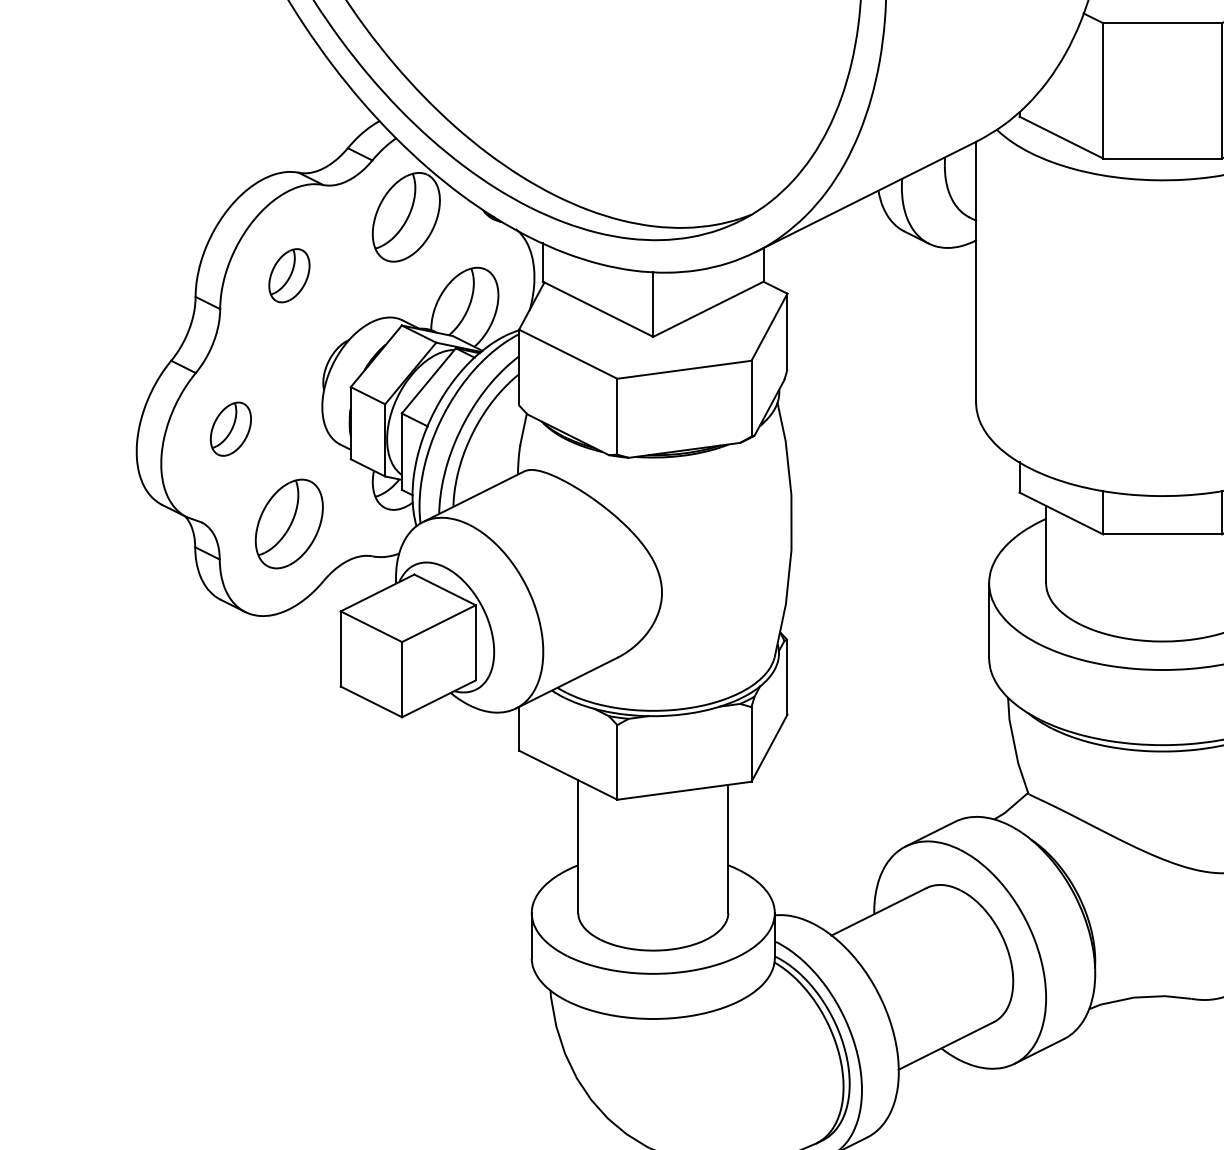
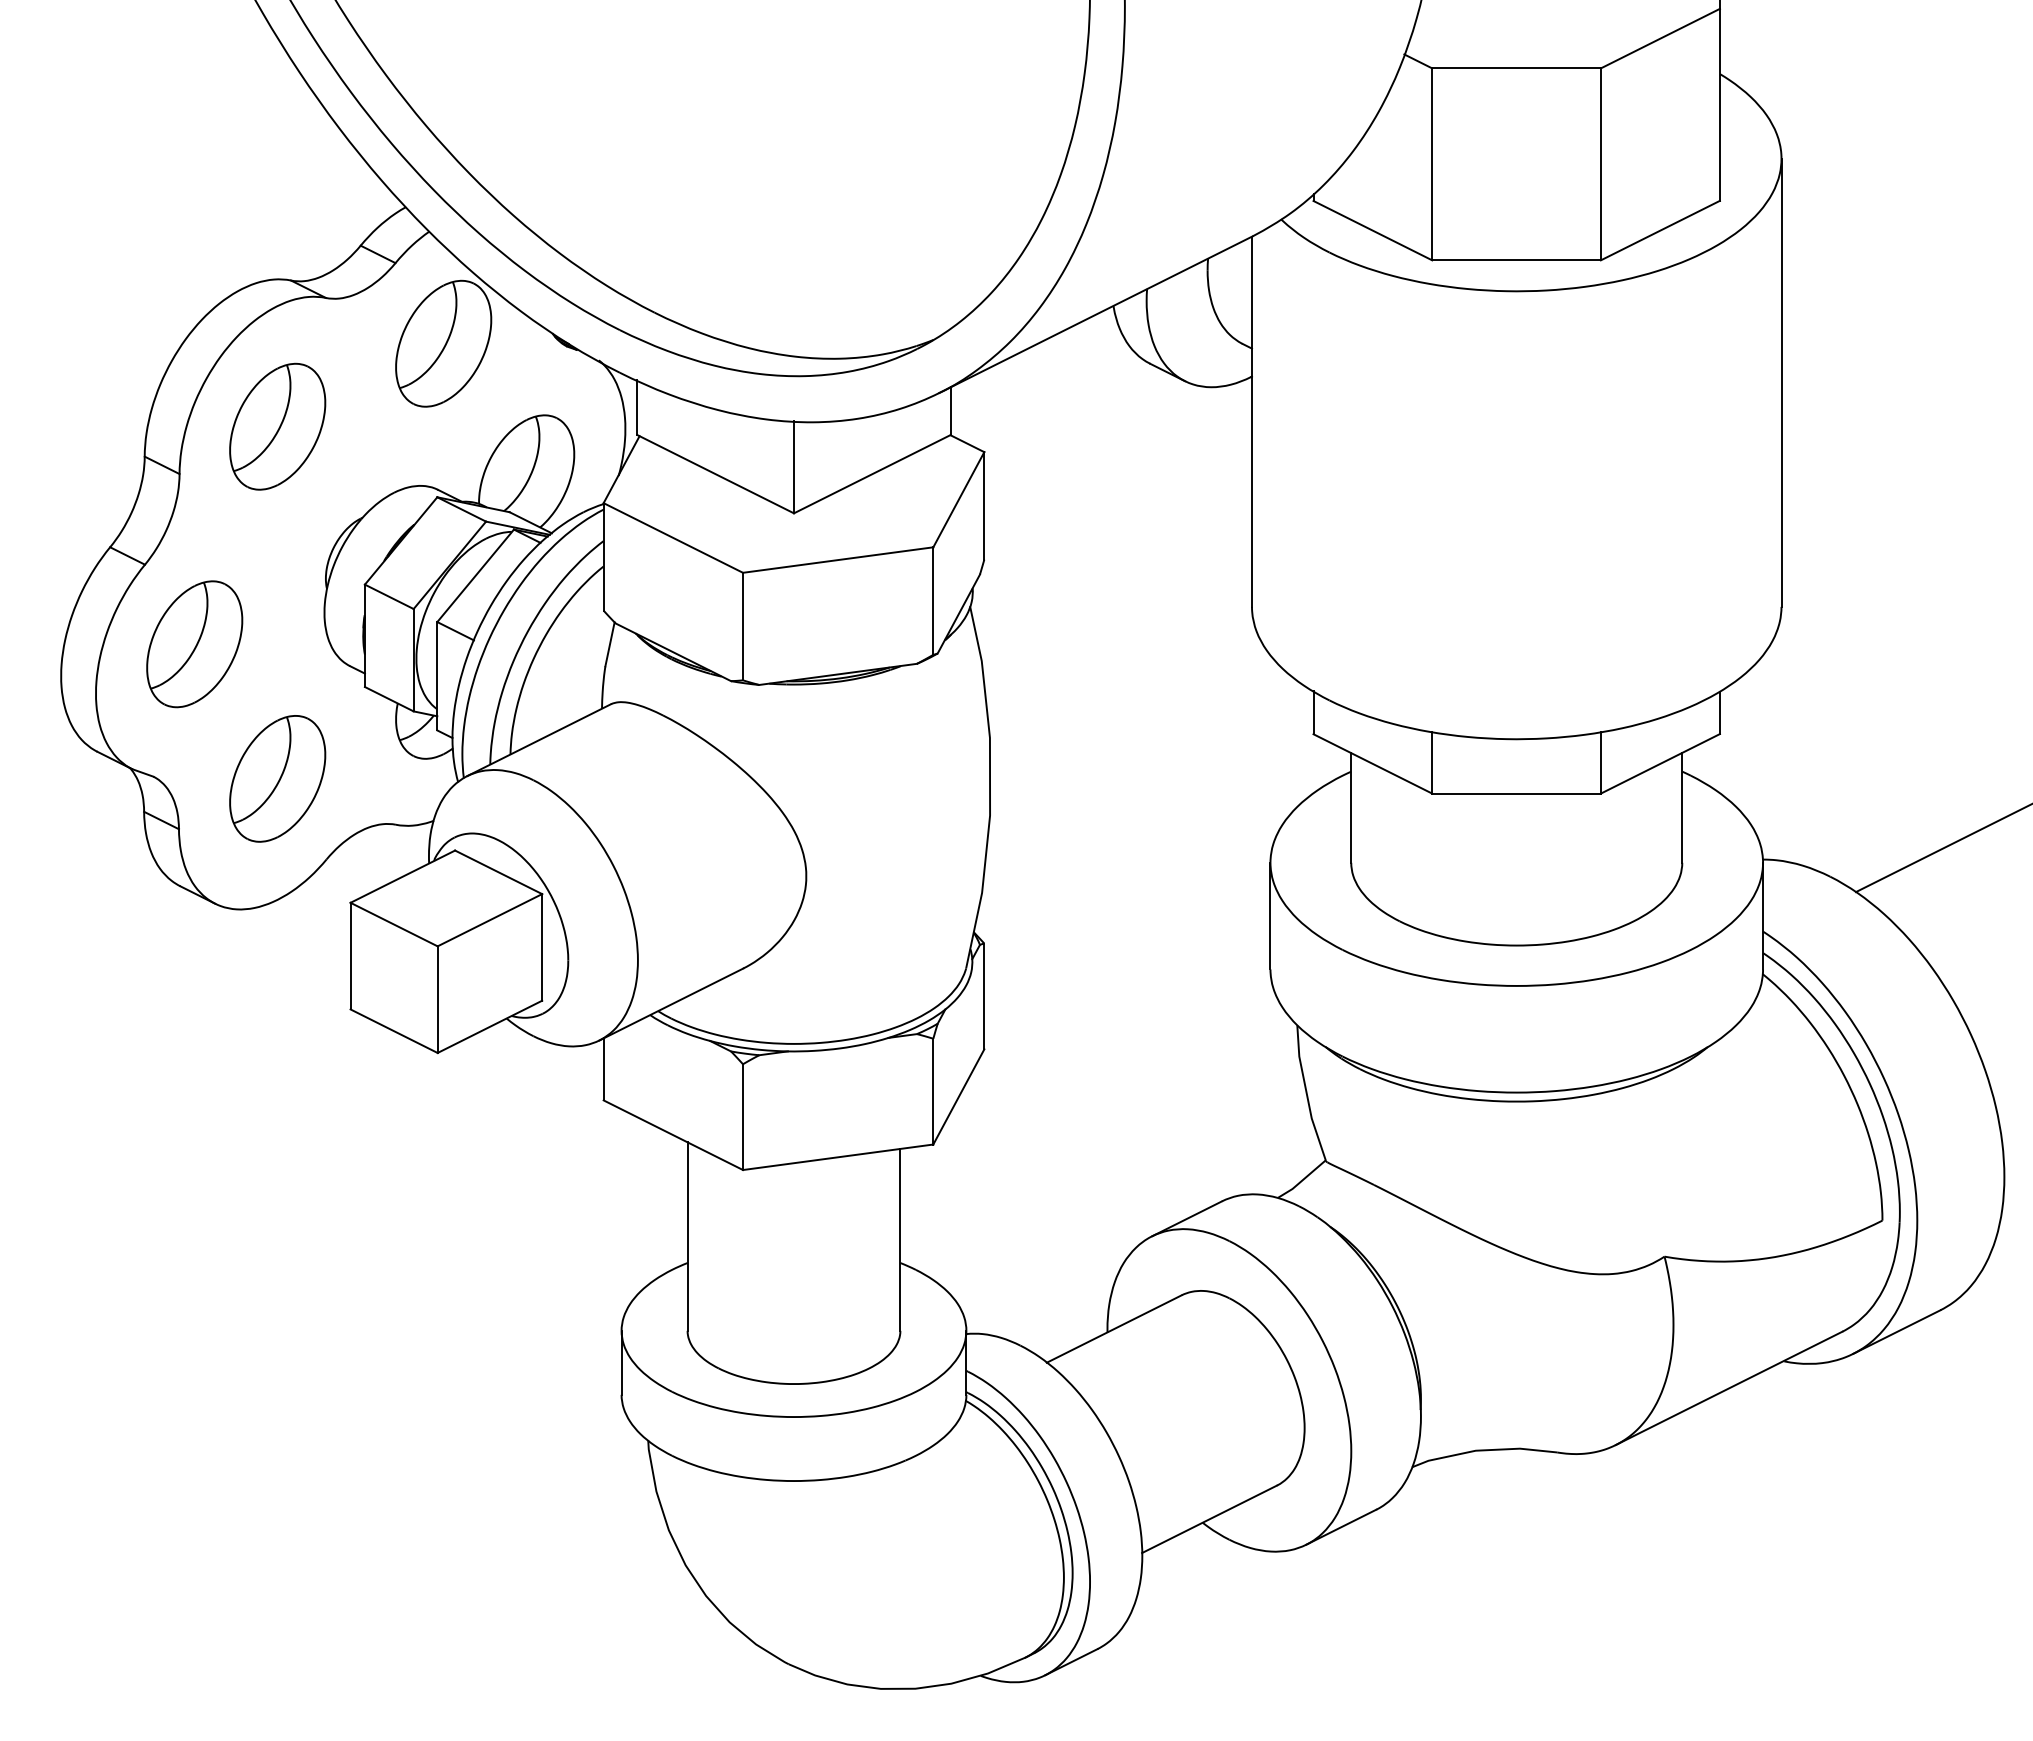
part: (289, 275) -> (277, 426), size x1.67
part: (230, 429) -> (194, 644), size x1.67

